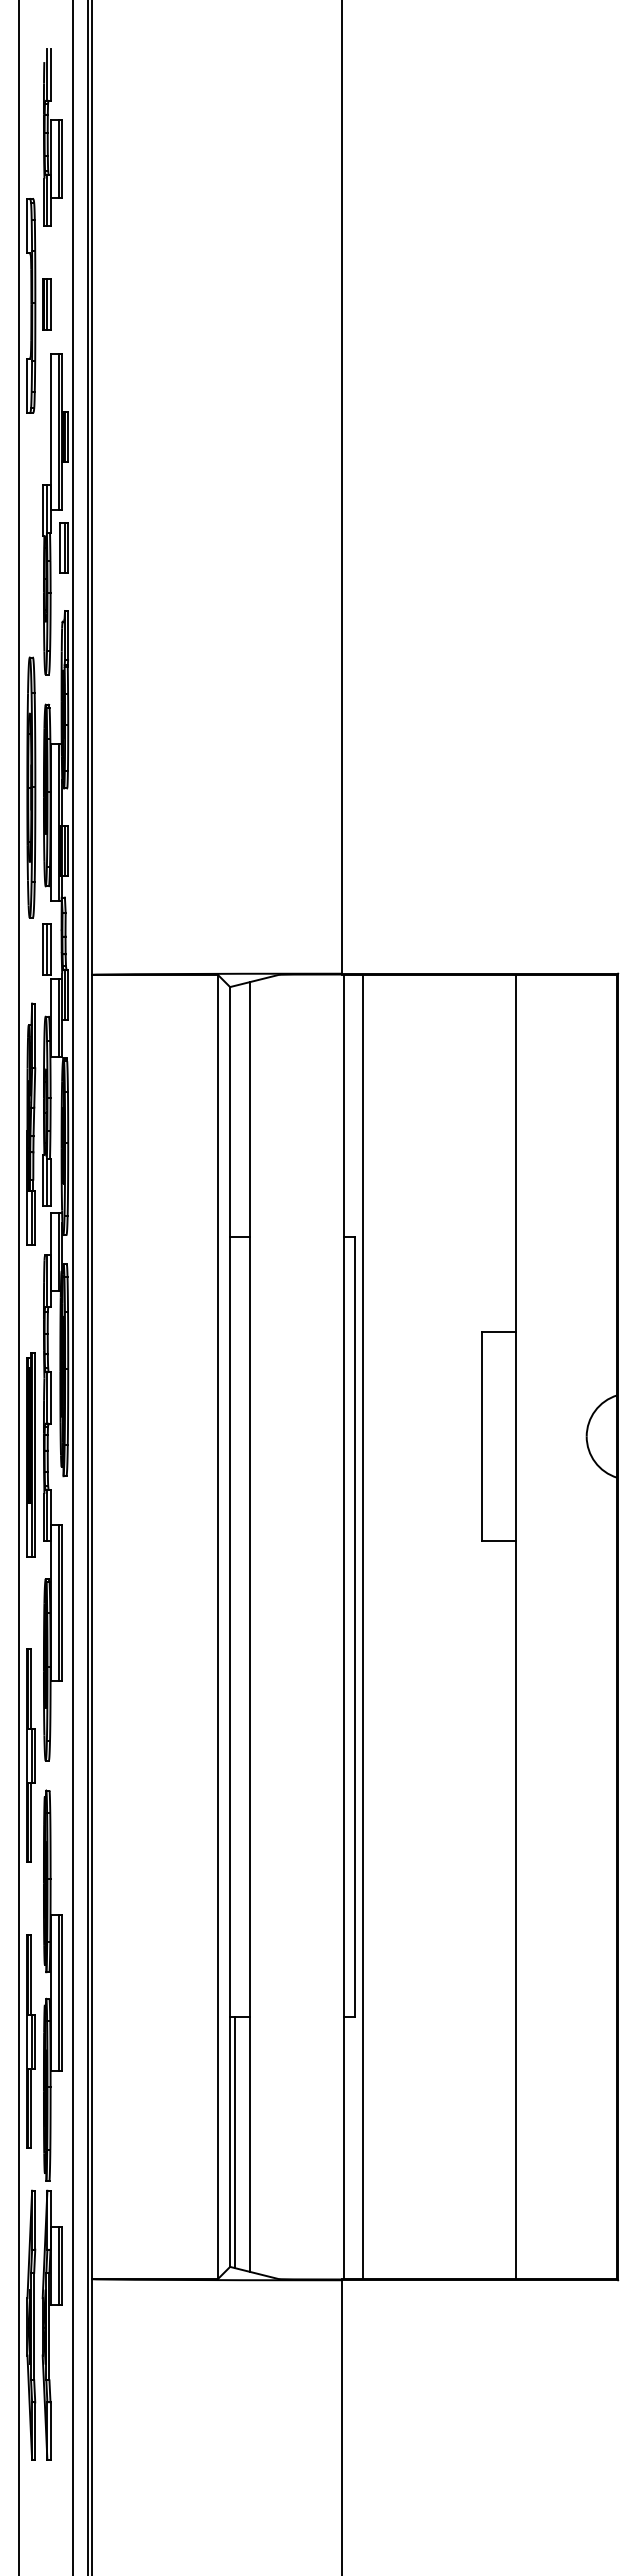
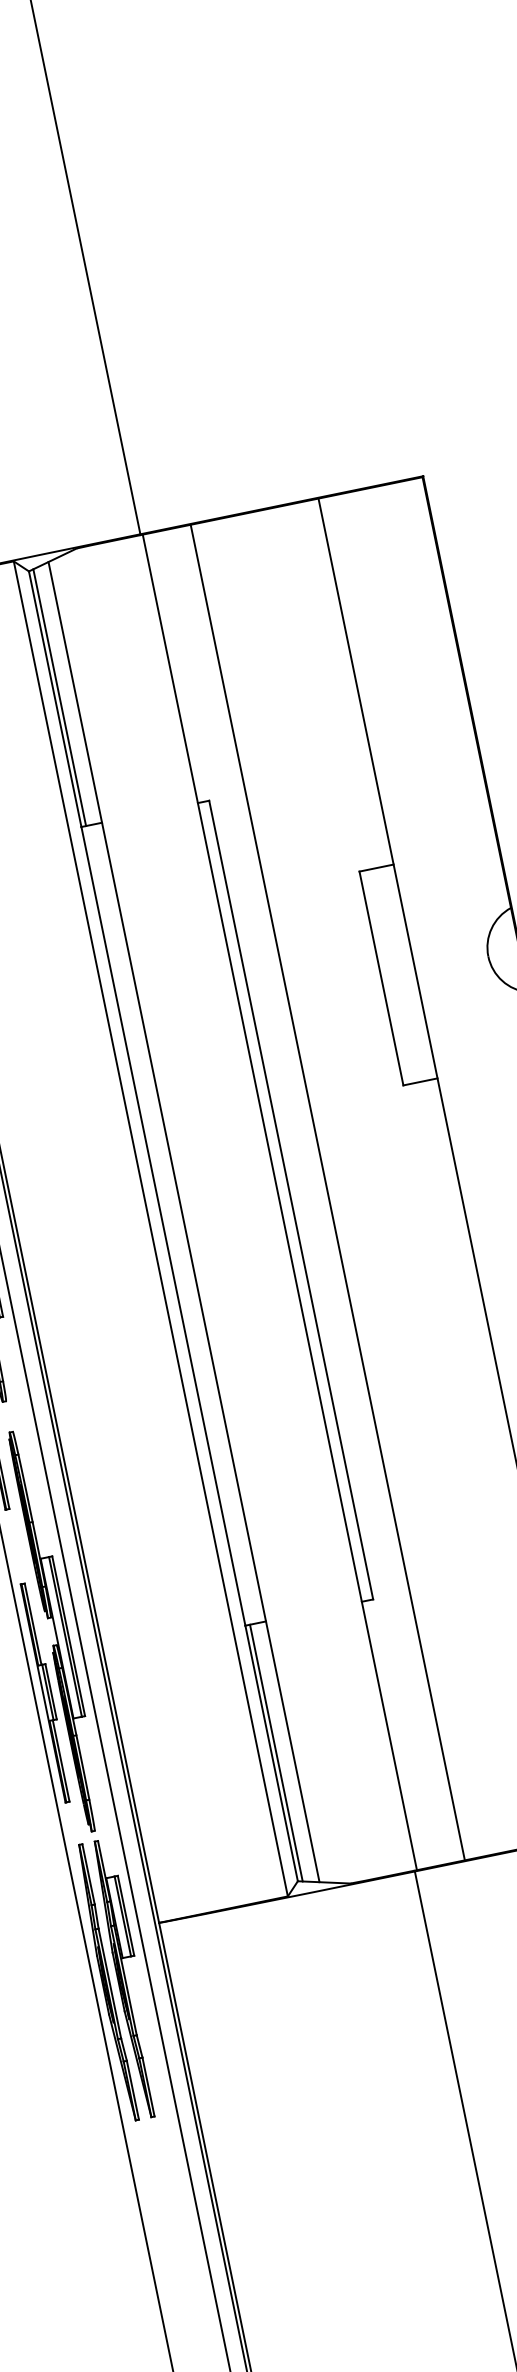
line: (234, 1110) -> (59, 696), added
line: (362, 1626) -> (327, 1192), moved

